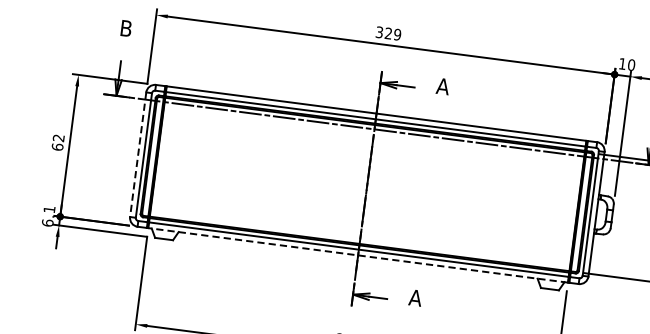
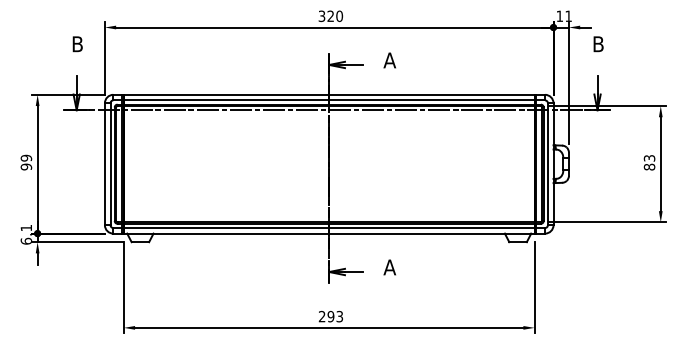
text: (397, 34) -> (339, 16), 329 -> 320
text: (631, 64) -> (568, 15), 10 -> 11
text: (58, 142) -> (26, 162), 62 -> 99
line: (137, 154) -> (104, 164), dashed -> solid
line: (357, 255) -> (328, 233), dashed -> solid

